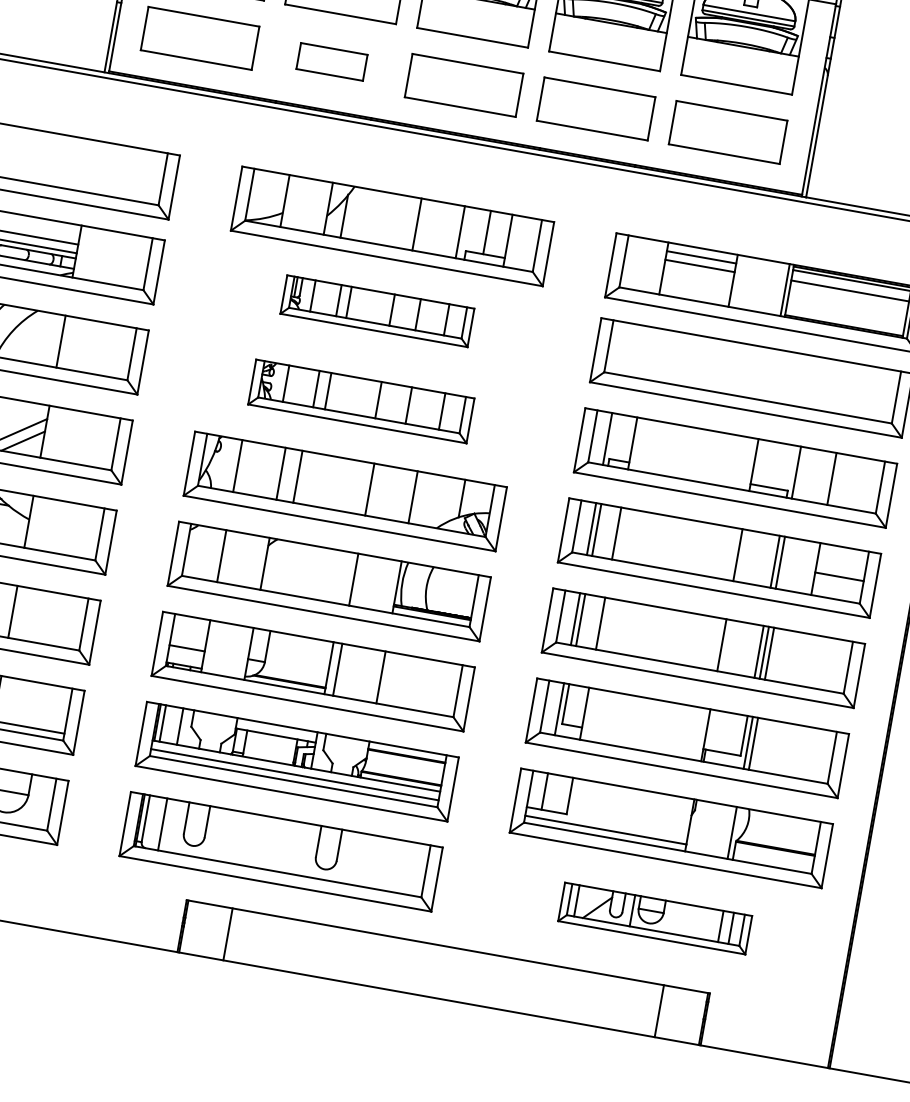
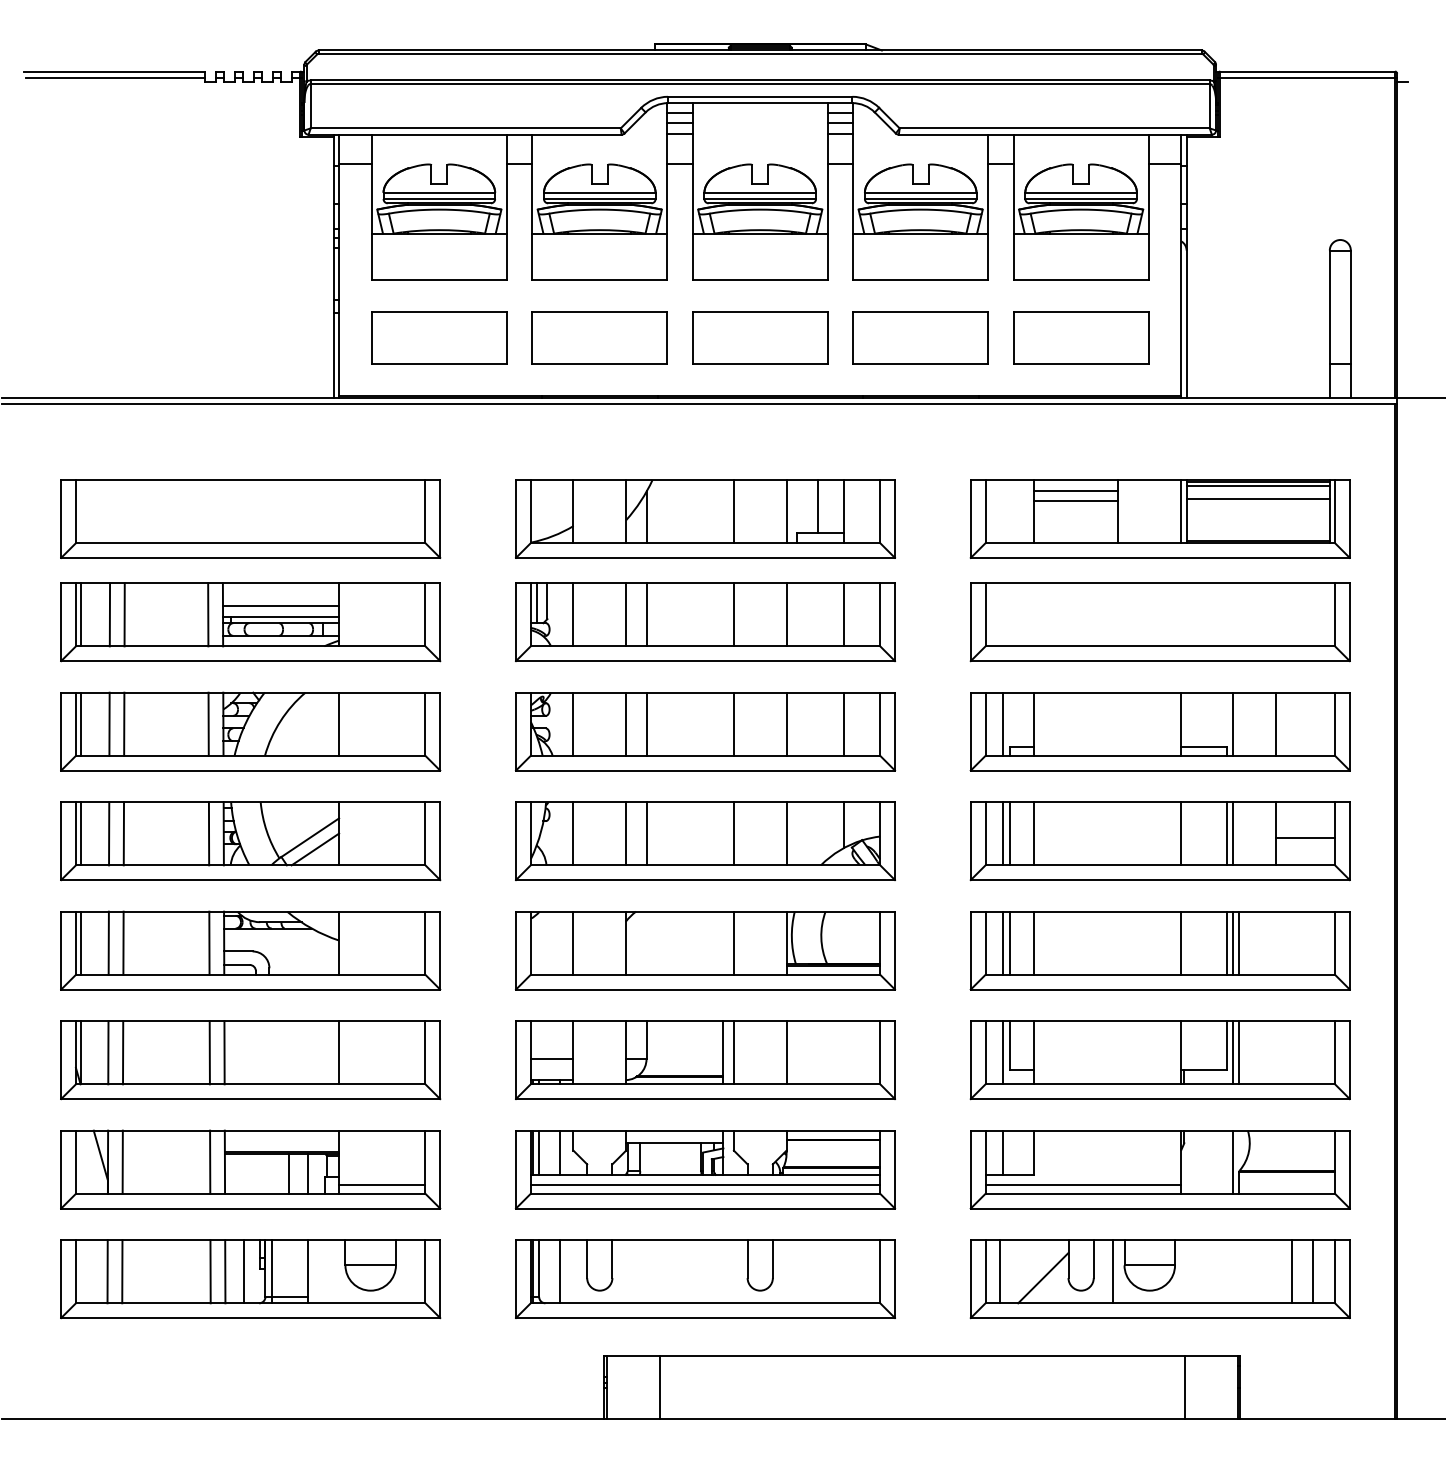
part: (331, 61) -> (599, 337), size x1.67
part: (377, 310) -> (705, 621), size x1.67
part: (361, 401) -> (705, 731), size x1.43
part: (654, 918) -> (1159, 1279), size x1.67

